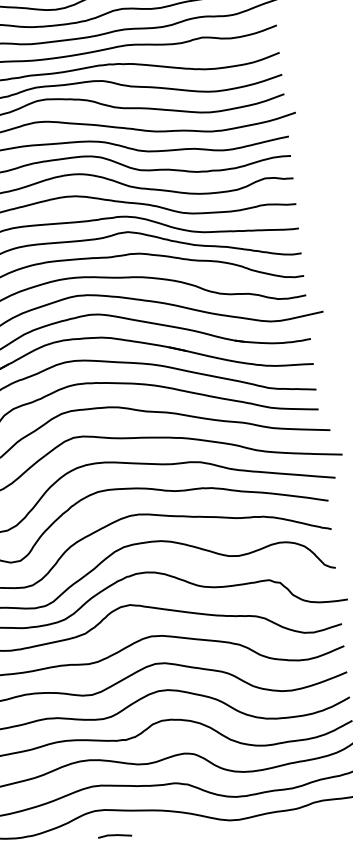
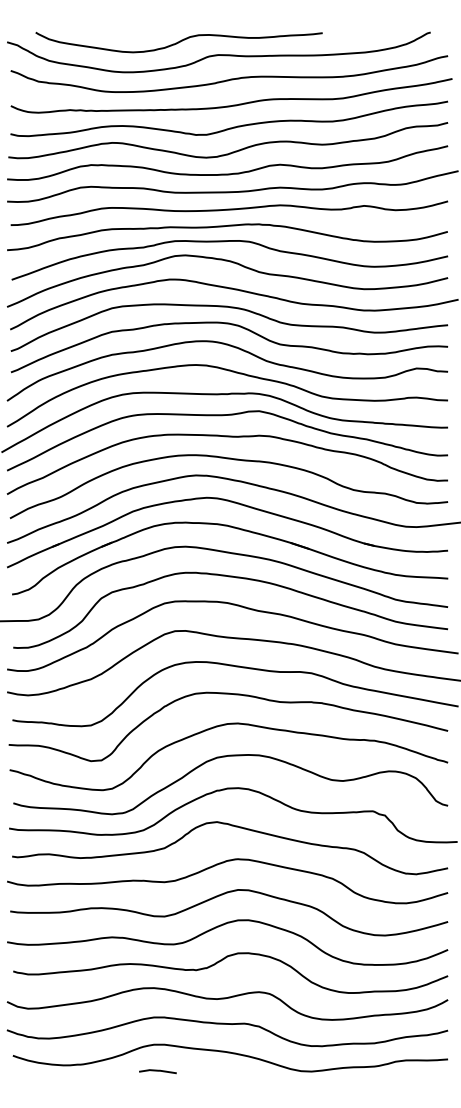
curve: (114, 835) -> (157, 1071), moved

